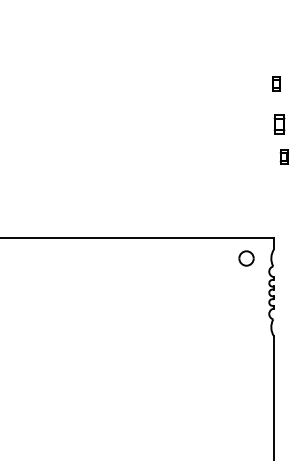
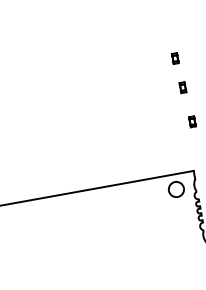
part: (279, 124) -> (182, 87), size x0.71
part: (283, 156) -> (191, 121), moved
part: (246, 258) -> (176, 189), size x1.43

